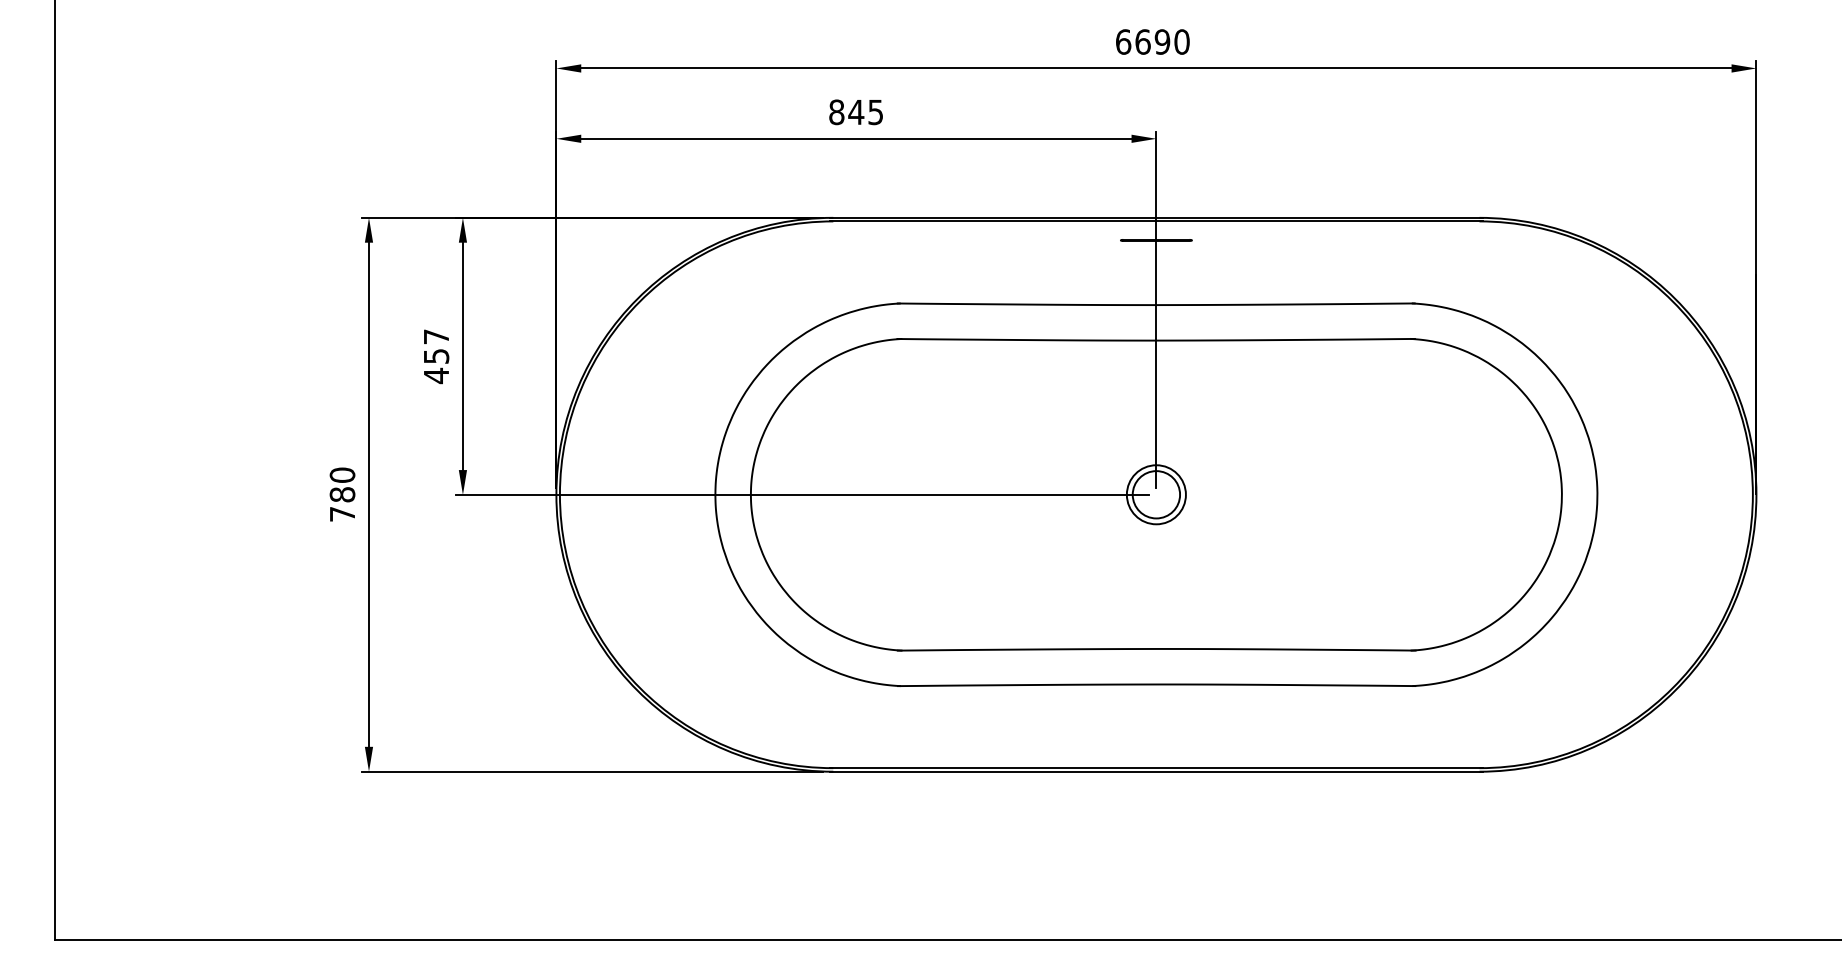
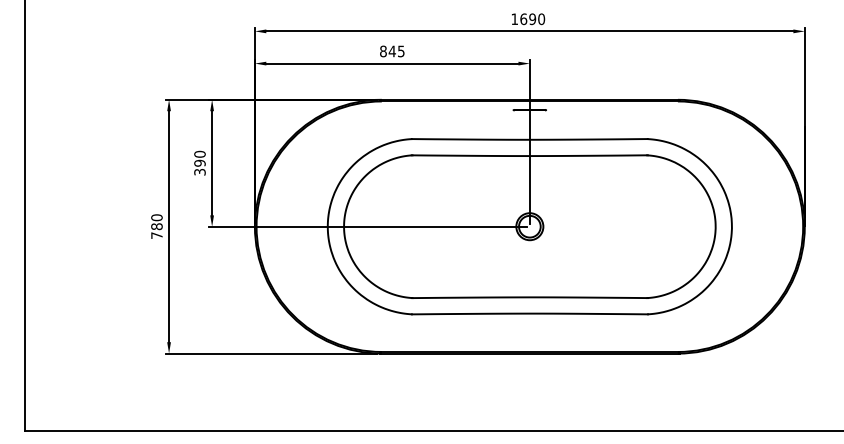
text: (1122, 42) -> (514, 19), 6690 -> 1690
text: (435, 354) -> (199, 162), 457 -> 390

